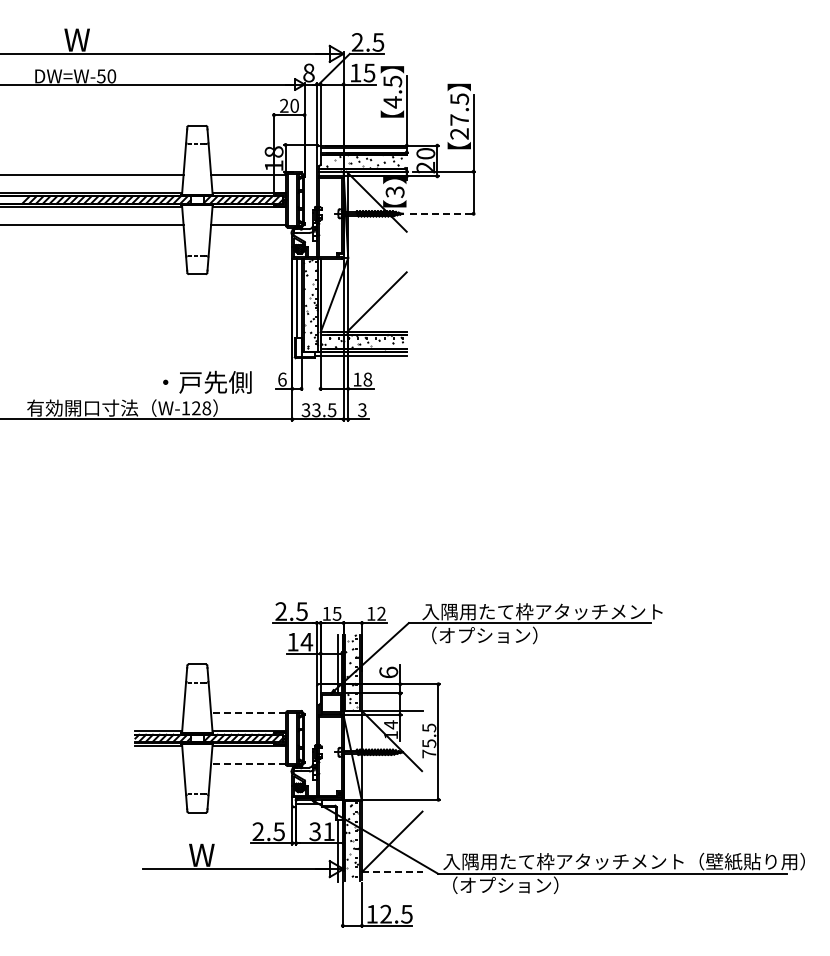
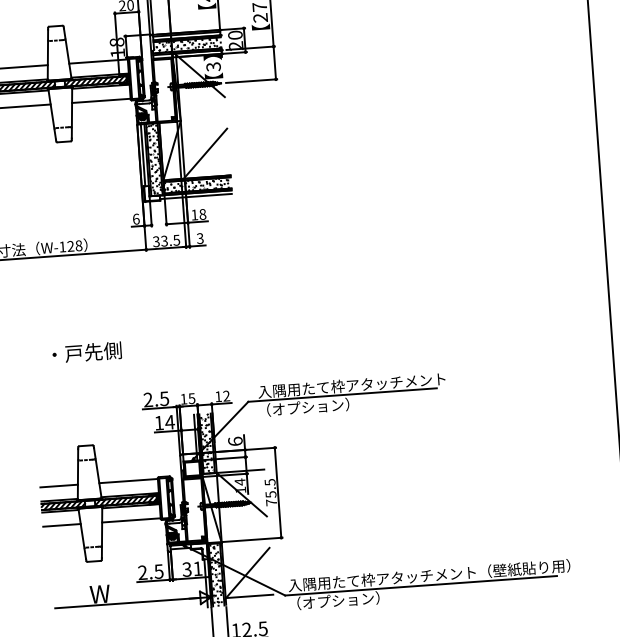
line: (442, 213) -> (251, 80), dashed -> solid
text: (207, 381) -> (87, 351), moved
line: (159, 713) -> (59, 486), added
line: (248, 713) -> (128, 481), dashed -> solid
line: (159, 763) -> (61, 525), added
line: (248, 763) -> (131, 520), dashed -> solid
line: (393, 871) -> (250, 596), dashed -> solid

